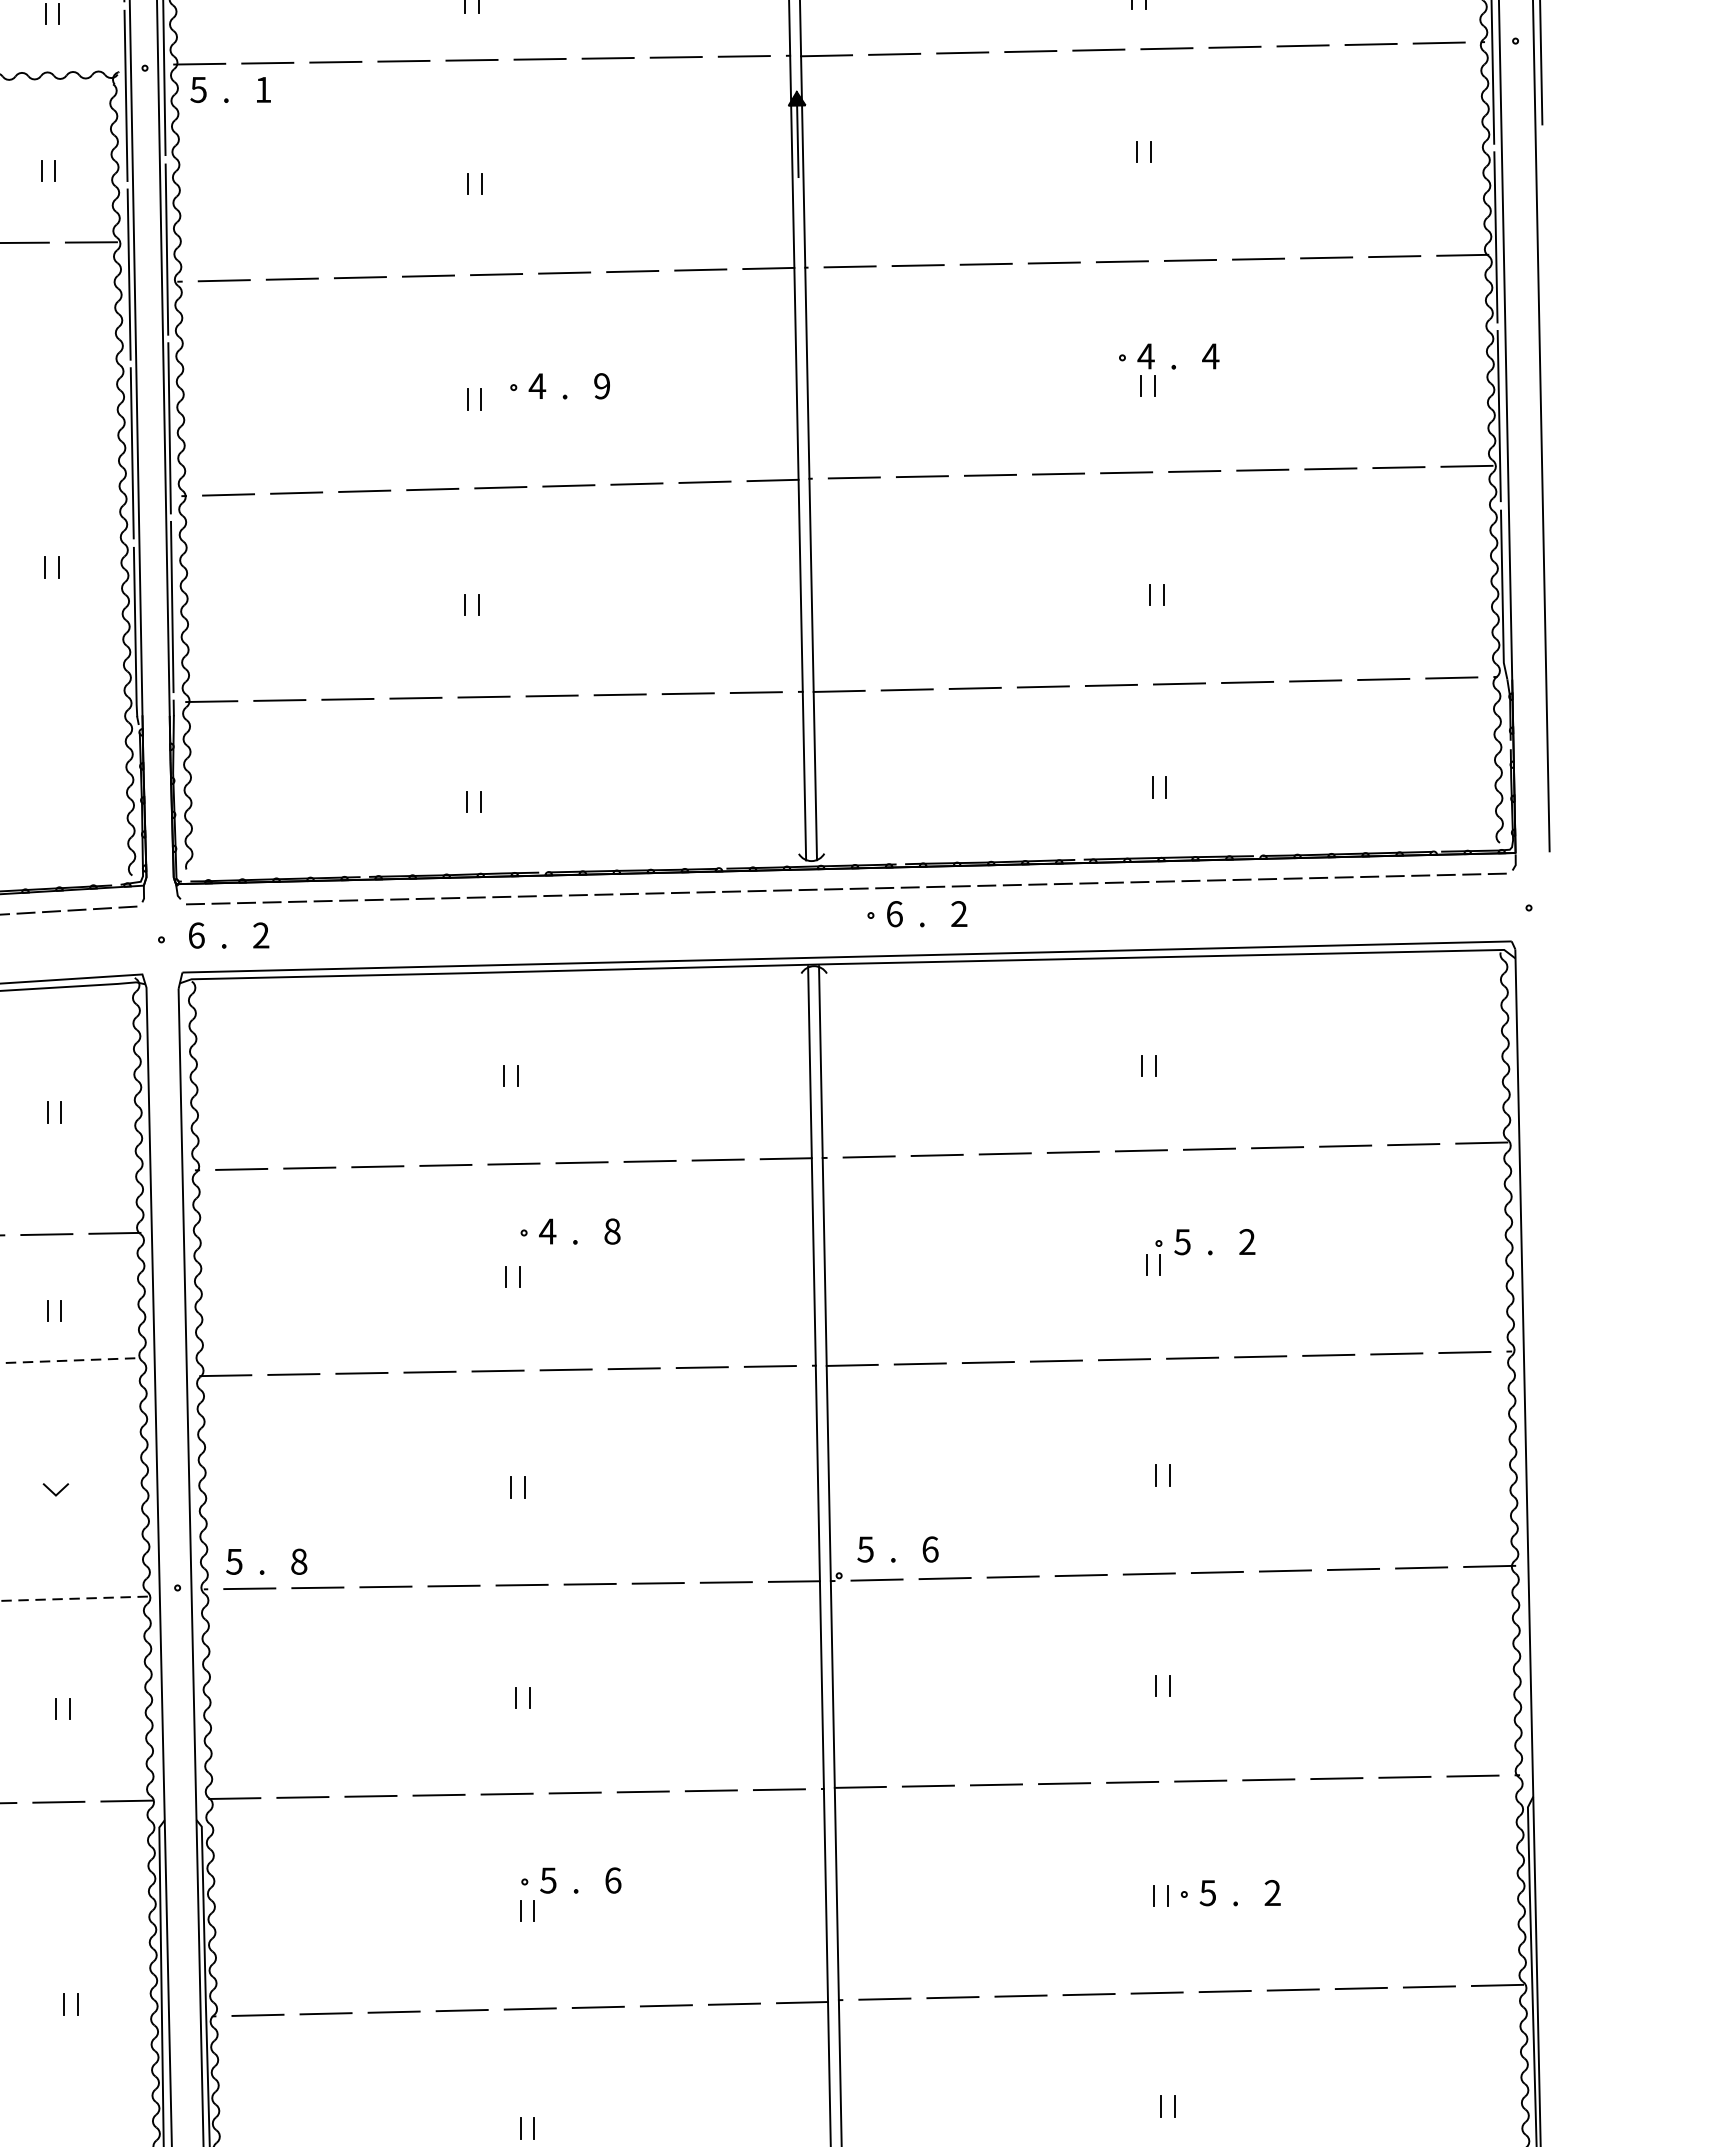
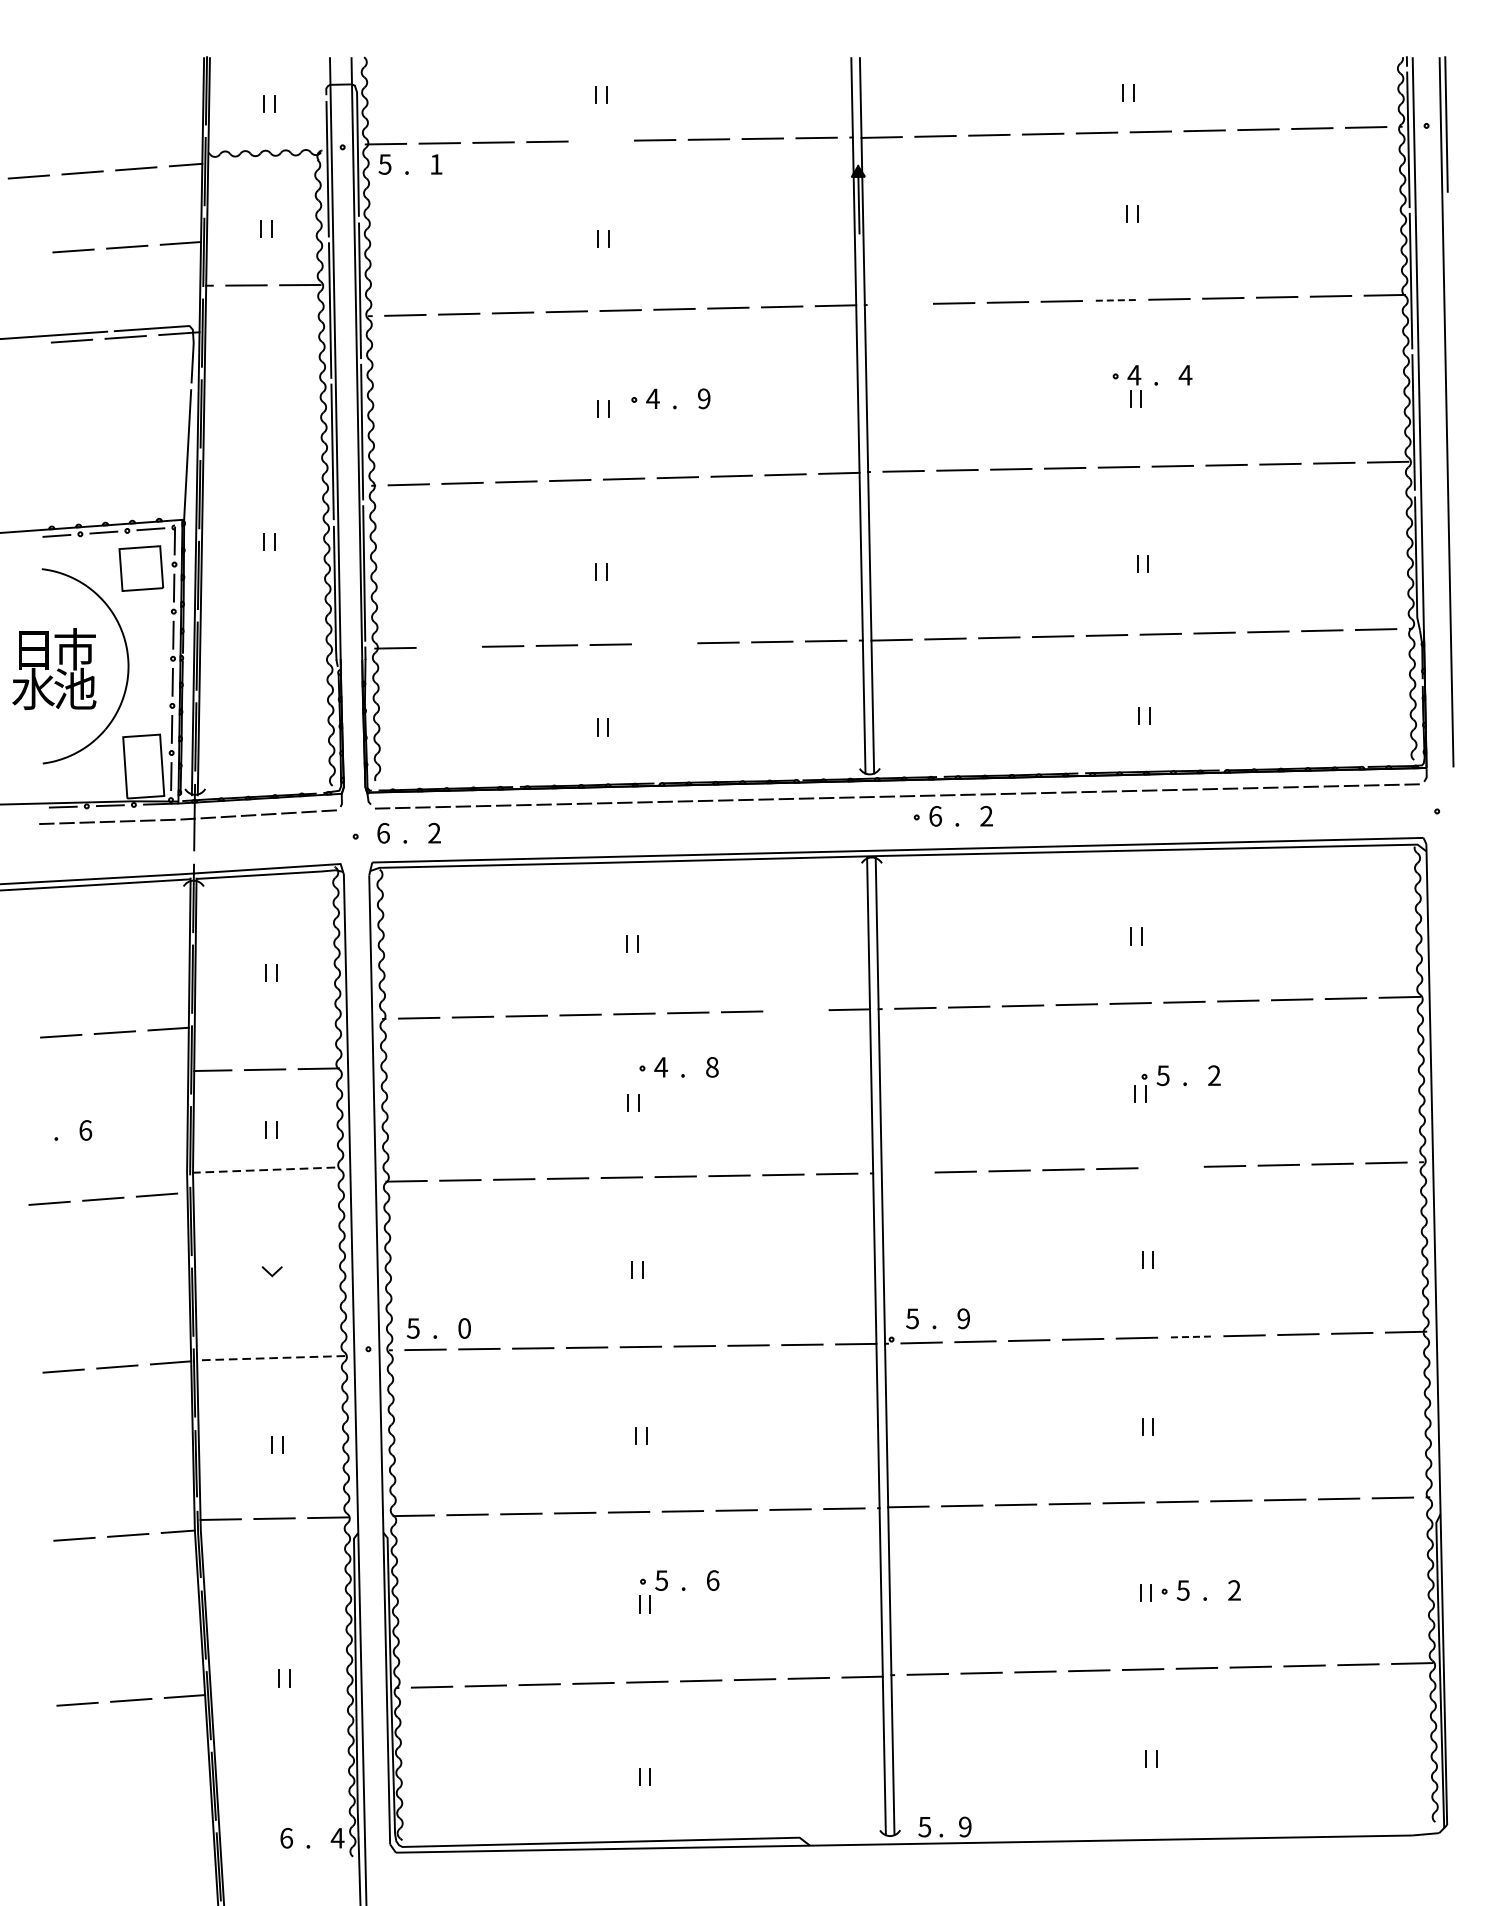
line: (472, 59) -> (601, 140), removed
line: (1122, 261) -> (1115, 300), solid -> dashed
line: (850, 266) -> (900, 304), removed
line: (551, 695) -> (664, 643), removed
line: (280, 700) -> (449, 647), removed
line: (717, 1159) -> (795, 1010), removed
line: (1191, 1358) -> (1170, 1167), removed
line: (851, 1364) -> (901, 1172), removed
text: (930, 1549) -> (963, 1318), 6 -> 9
text: (299, 1561) -> (464, 1328), 8 -> 0
line: (1217, 1571) -> (1190, 1336), solid -> dashed

